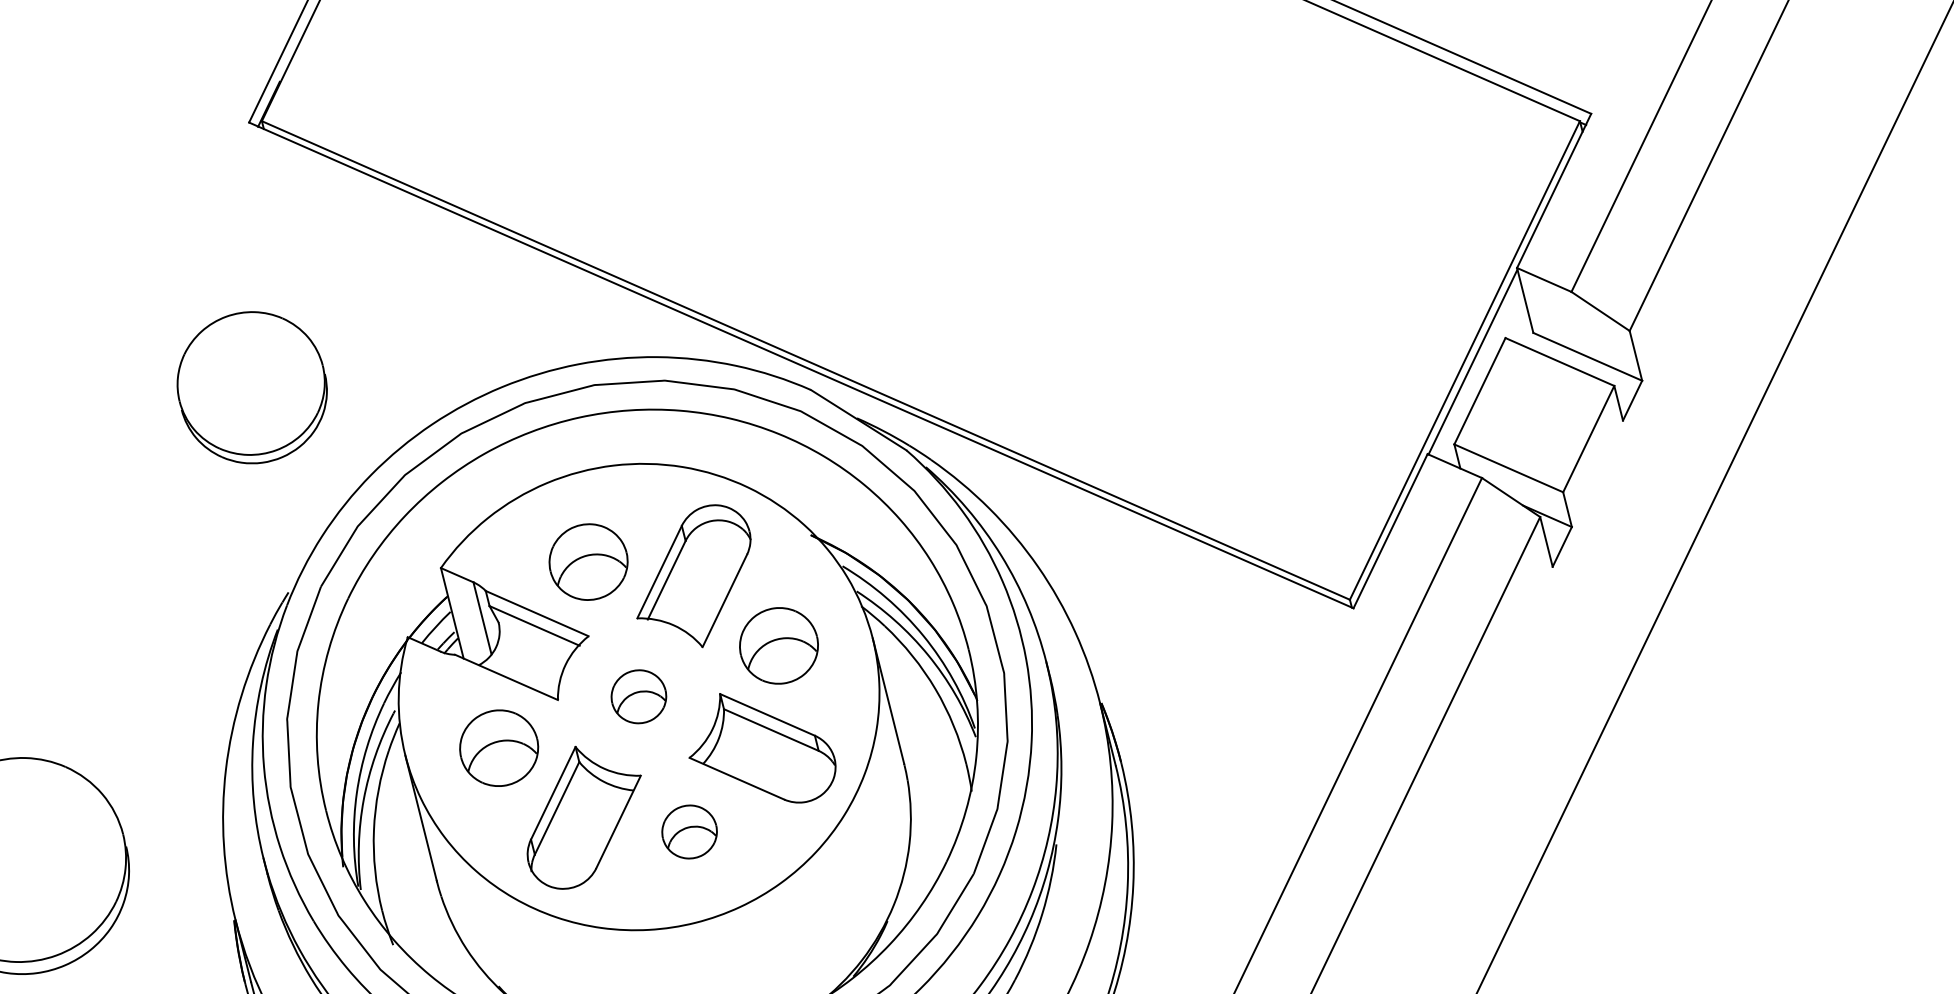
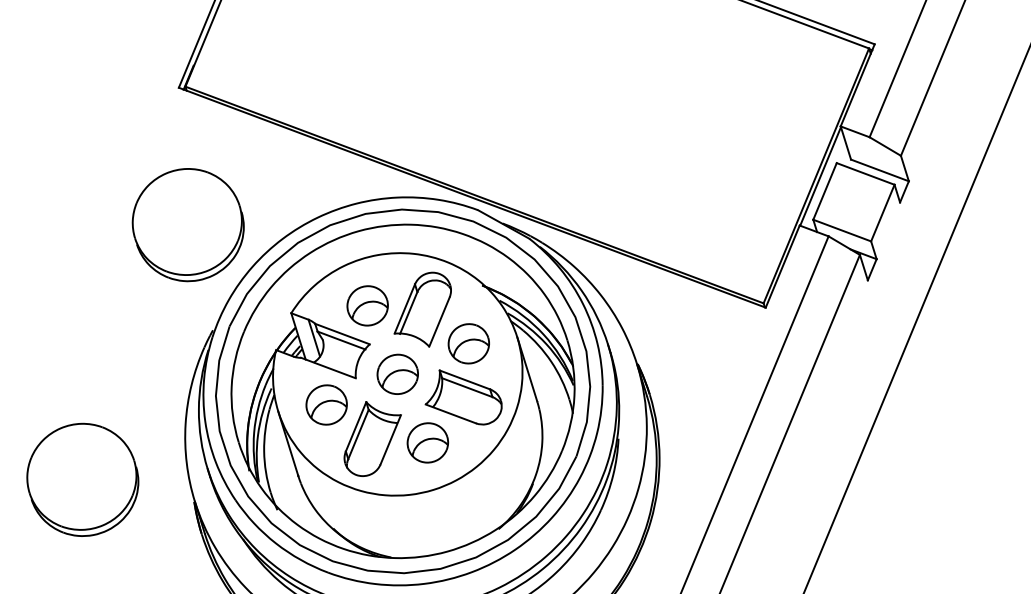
part: (250, 388) -> (187, 225), size x1.43
part: (638, 695) -> (397, 373), size x1.43
part: (688, 831) -> (427, 442), size x1.43

